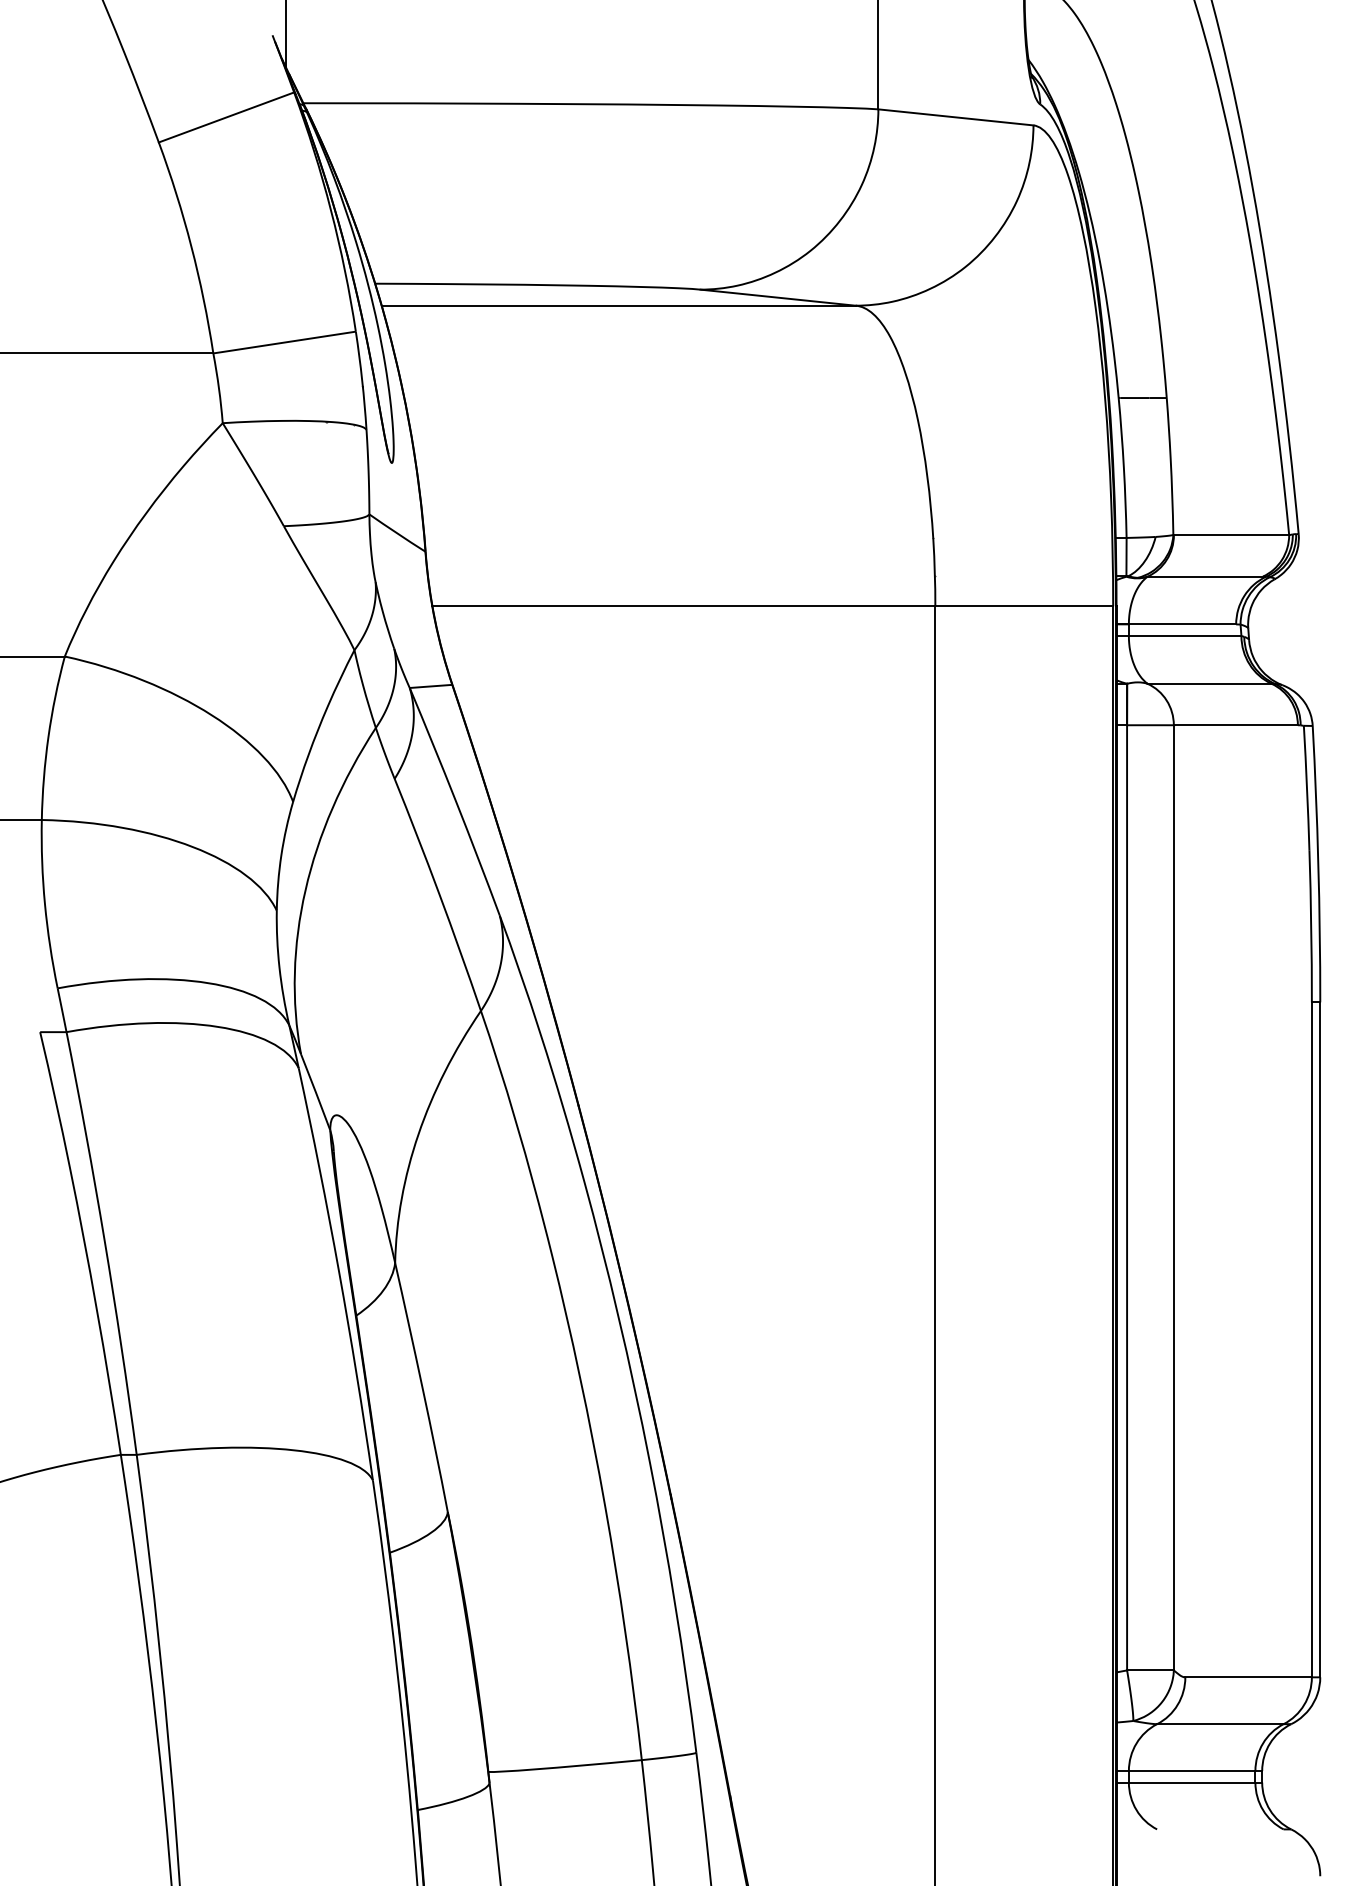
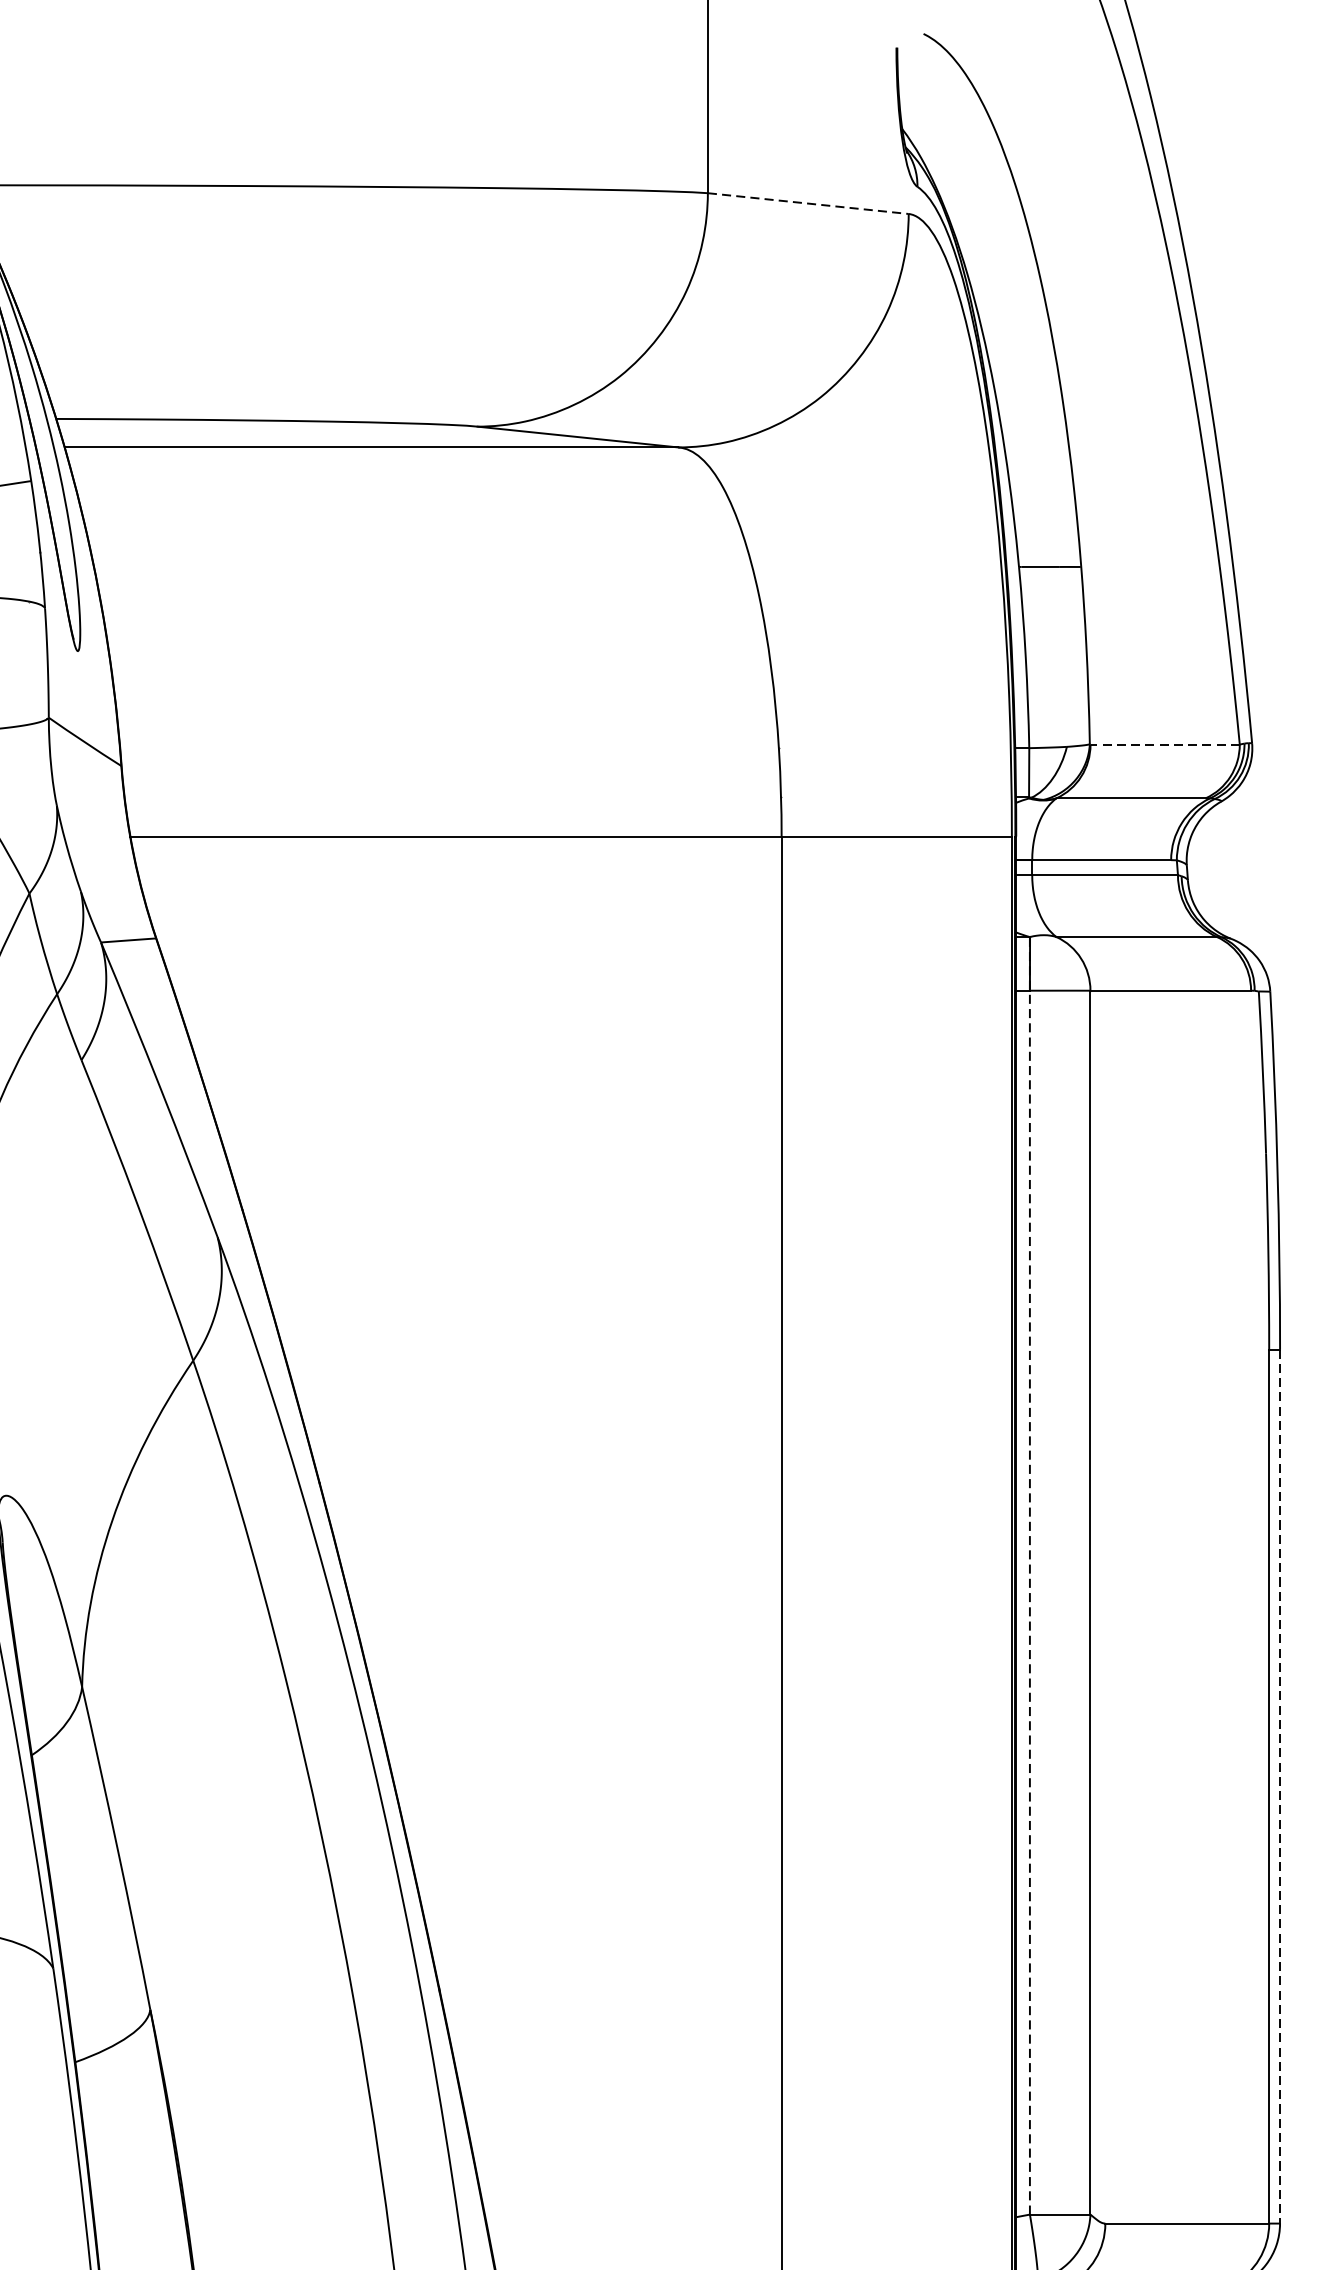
line: (955, 117) -> (807, 203), solid -> dashed
line: (1231, 535) -> (1165, 745), solid -> dashed
line: (1127, 1176) -> (1030, 1575), solid -> dashed
line: (1320, 1340) -> (1280, 1787), solid -> dashed

